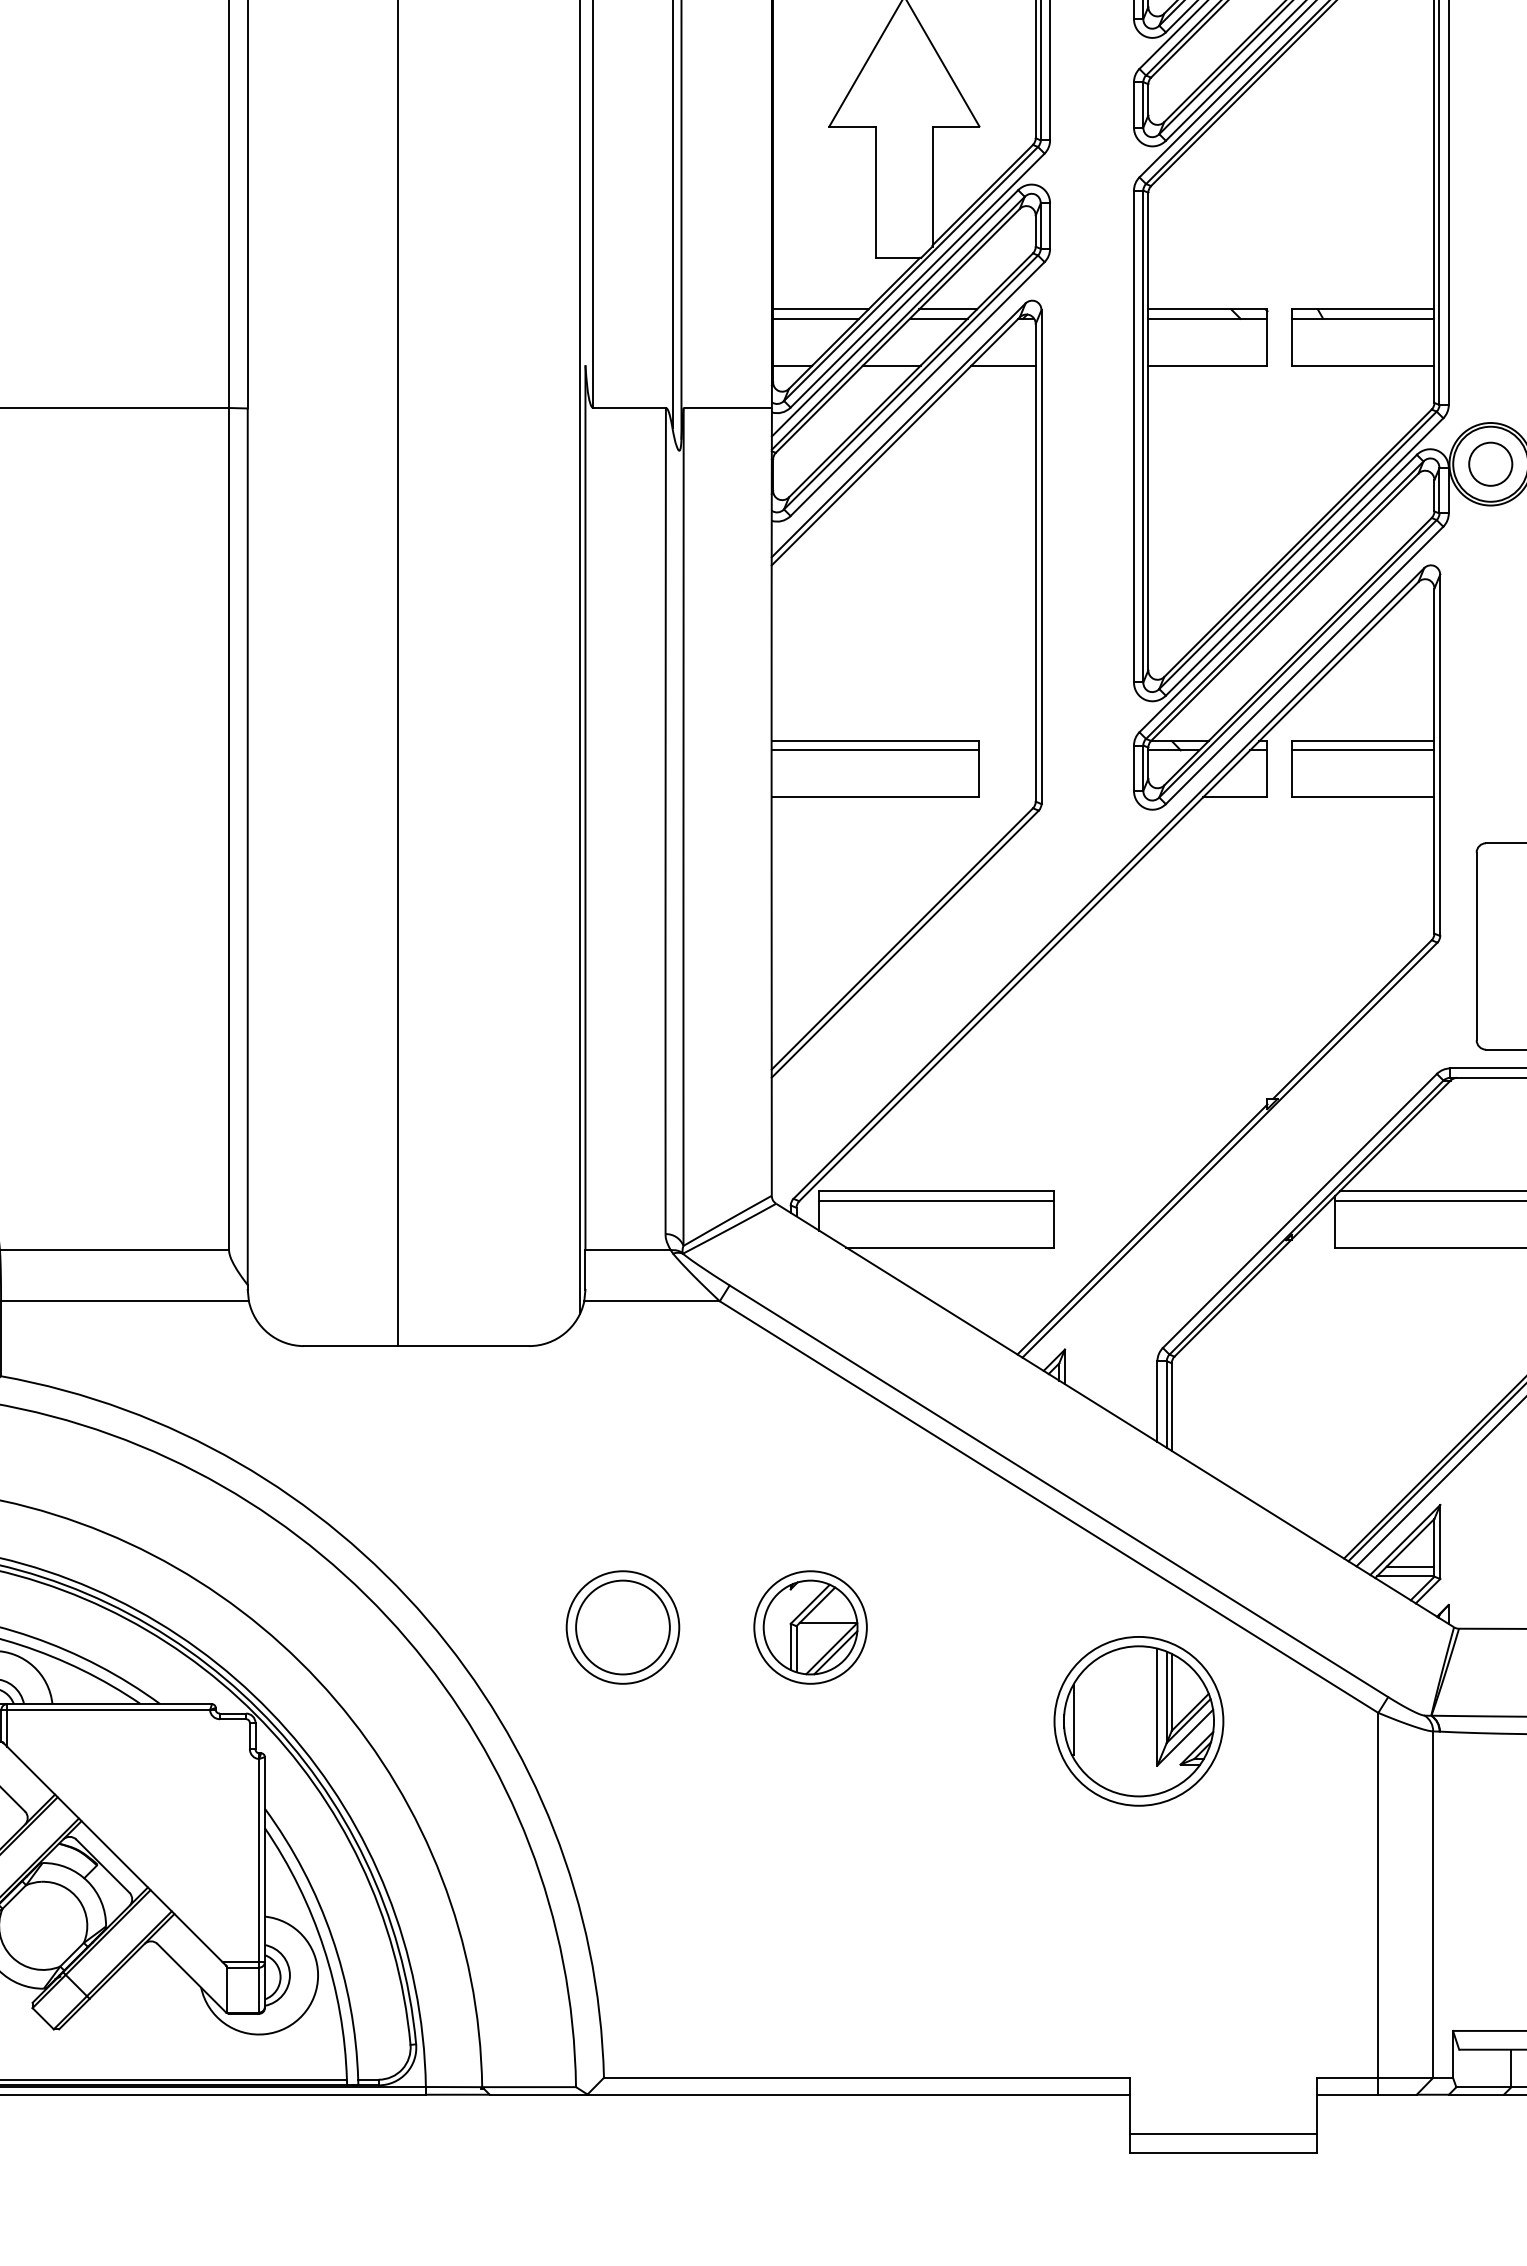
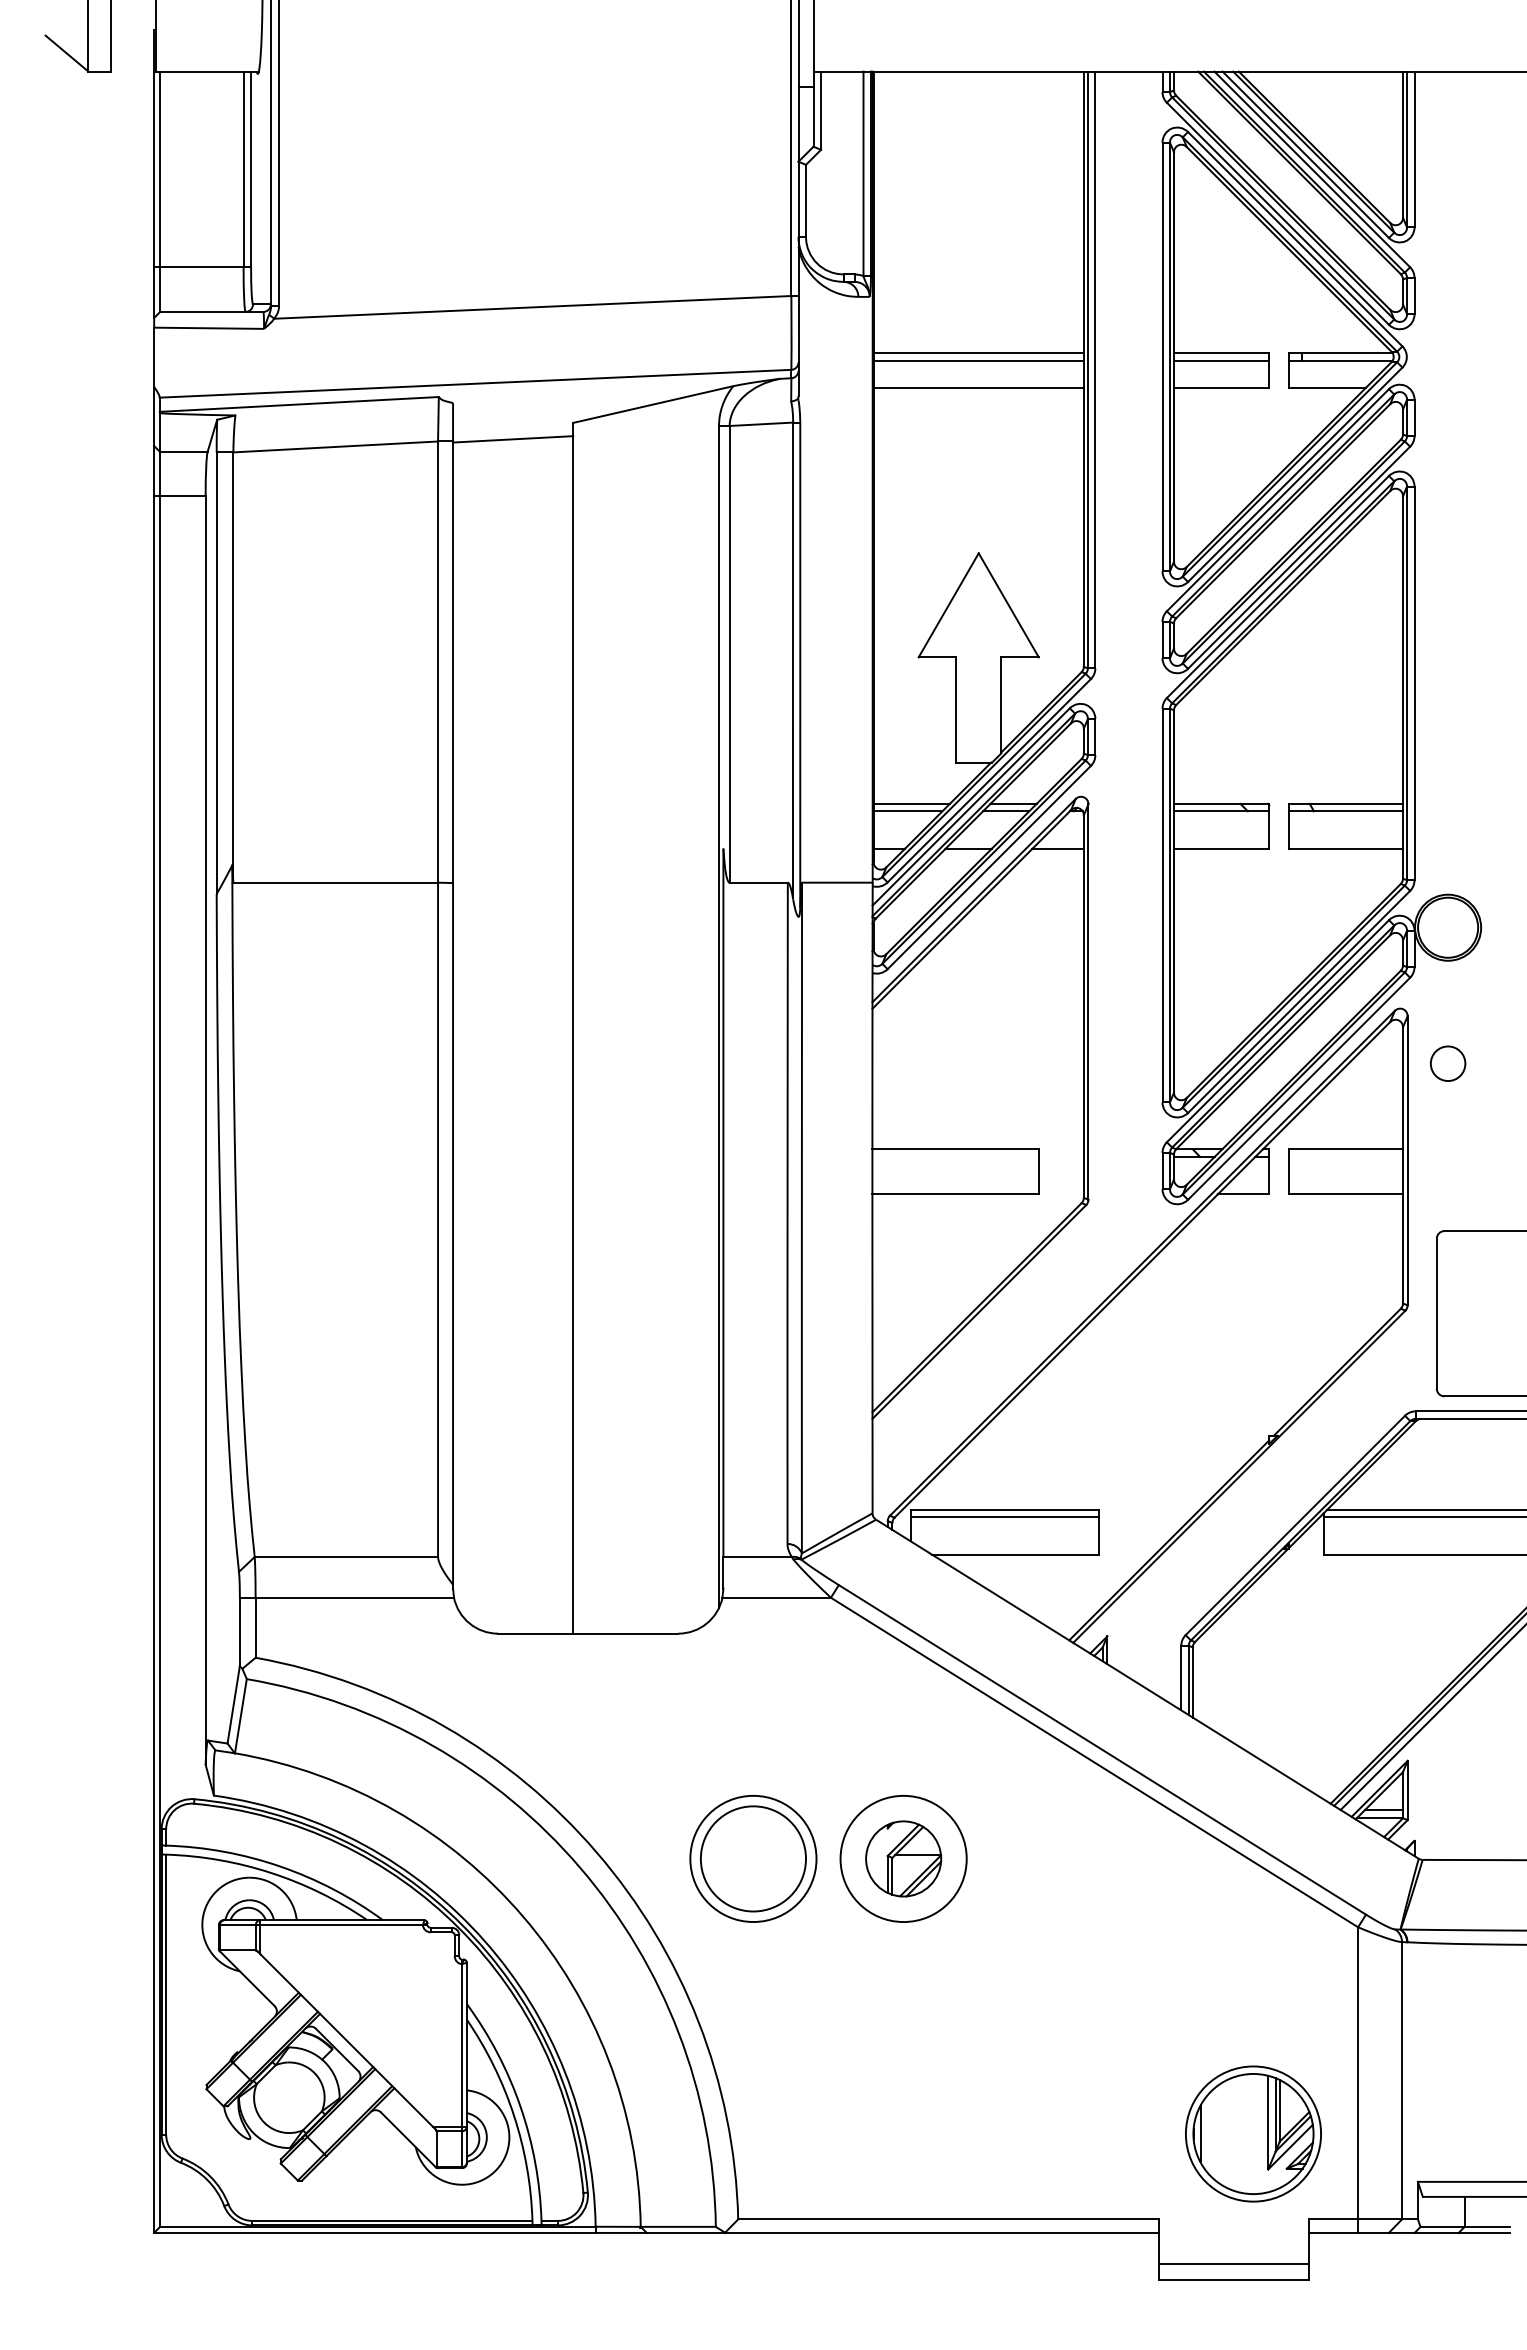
circle: (1491, 463) -> (1448, 1063), moved
line: (875, 750) -> (955, 1156), removed
line: (1362, 750) -> (1345, 1156), removed
part: (623, 1626) -> (753, 1858), size x1.4
circle: (810, 1626) -> (903, 1858), size x1.4
part: (1138, 1720) -> (1253, 2133), moved

